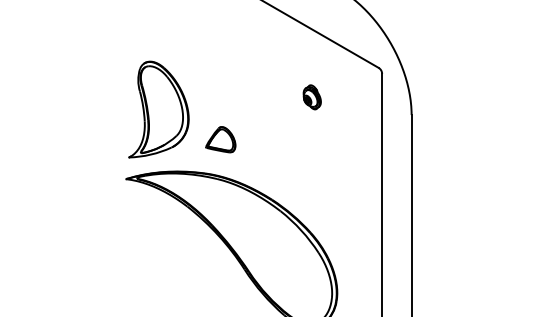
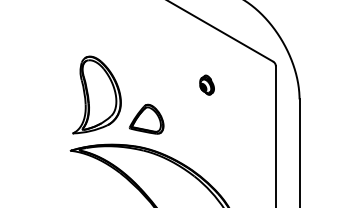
part: (311, 97) -> (206, 85), moved
part: (220, 139) -> (146, 118), size x1.43

